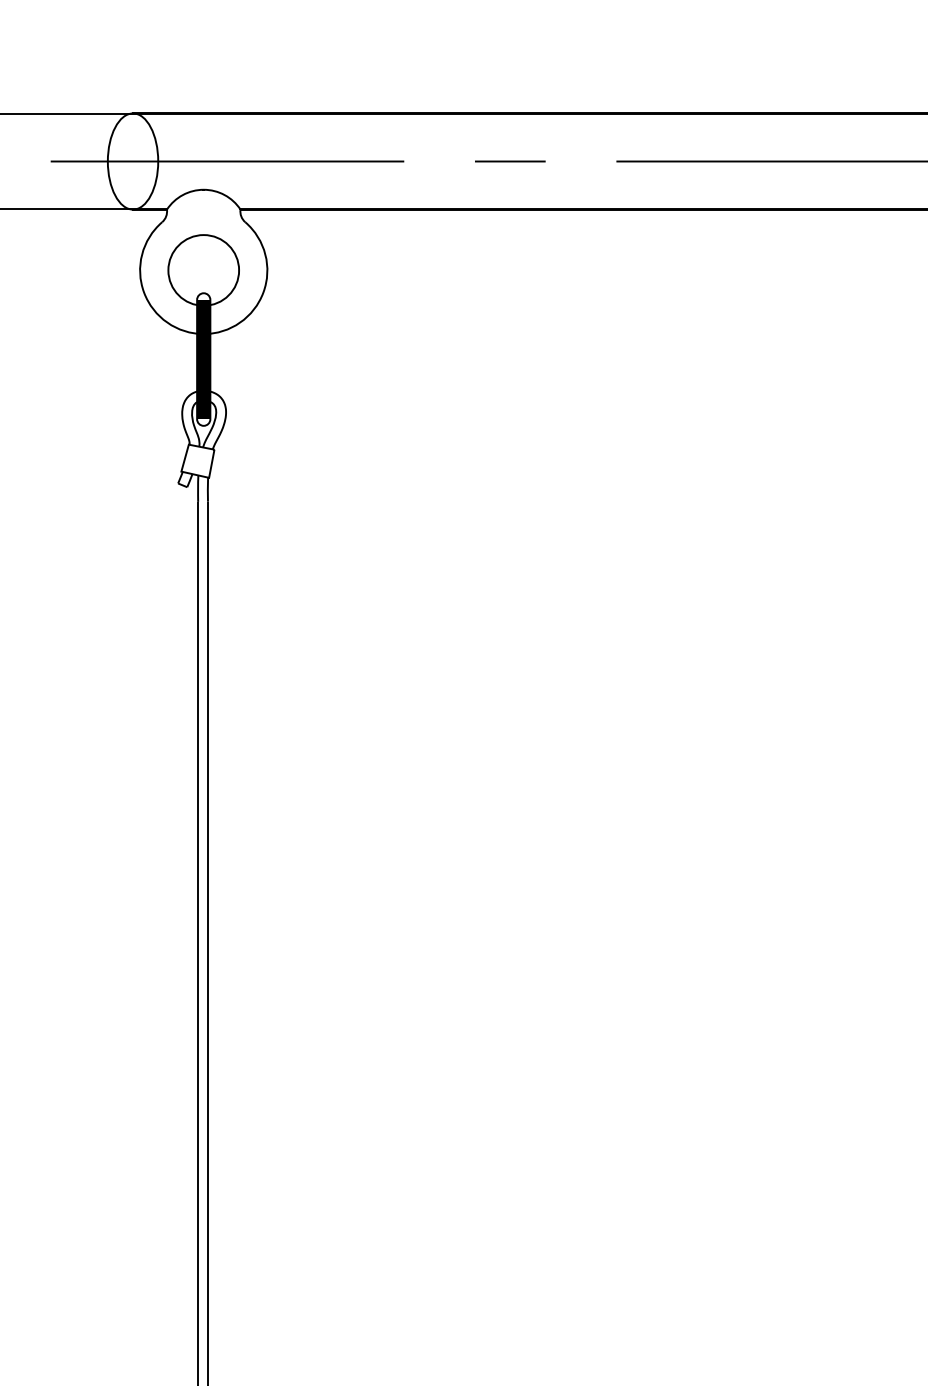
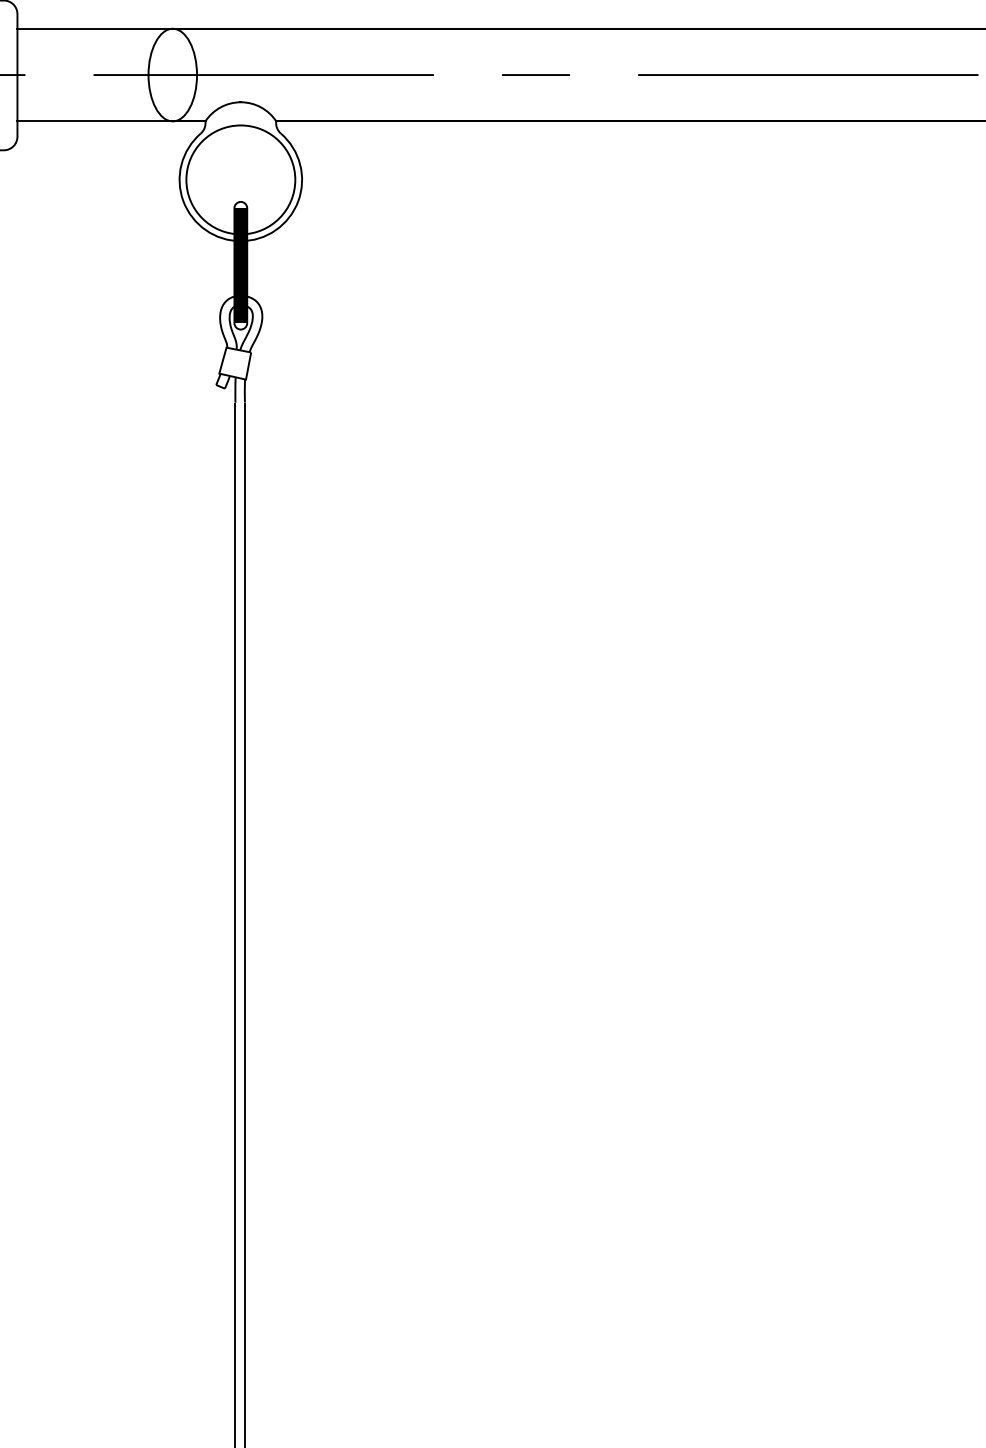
circle: (203, 269) -> (240, 179), size x1.6

